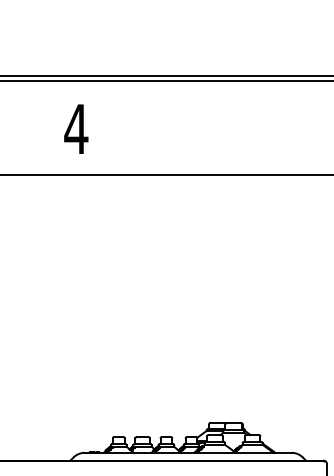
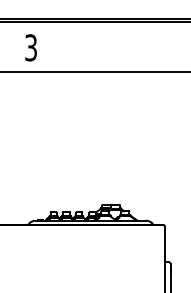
text: (75, 128) -> (30, 47), 4 -> 3

